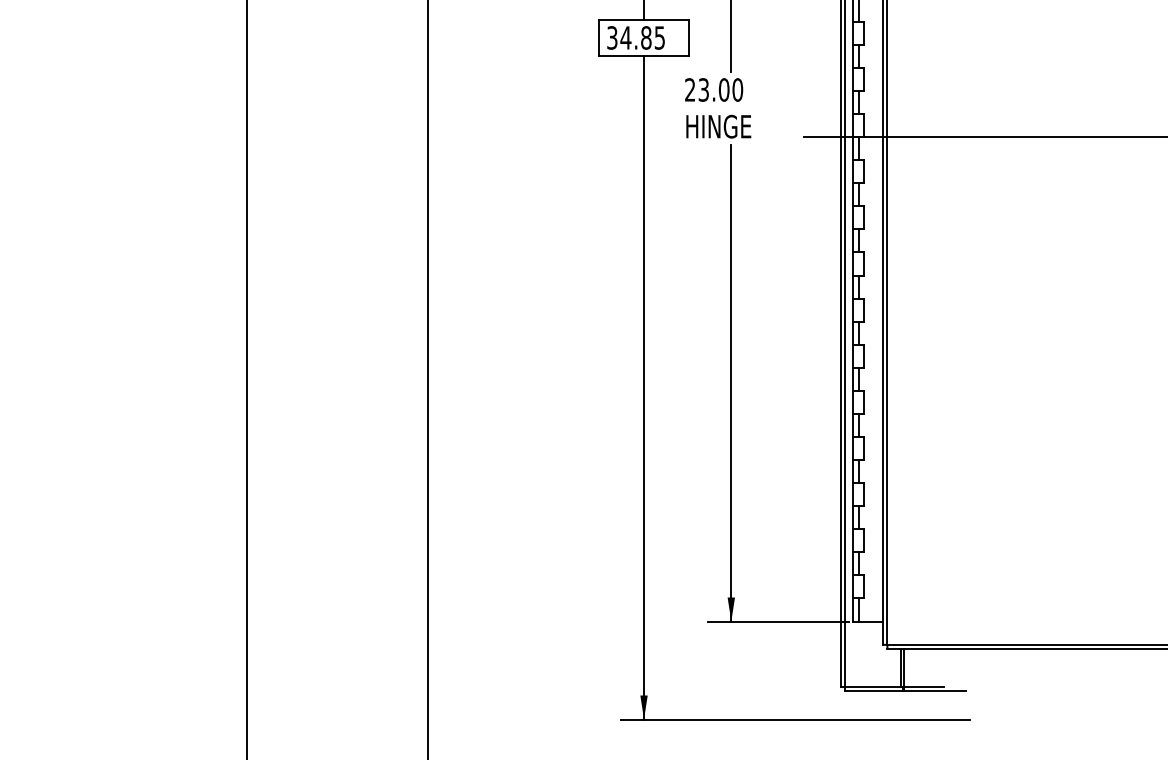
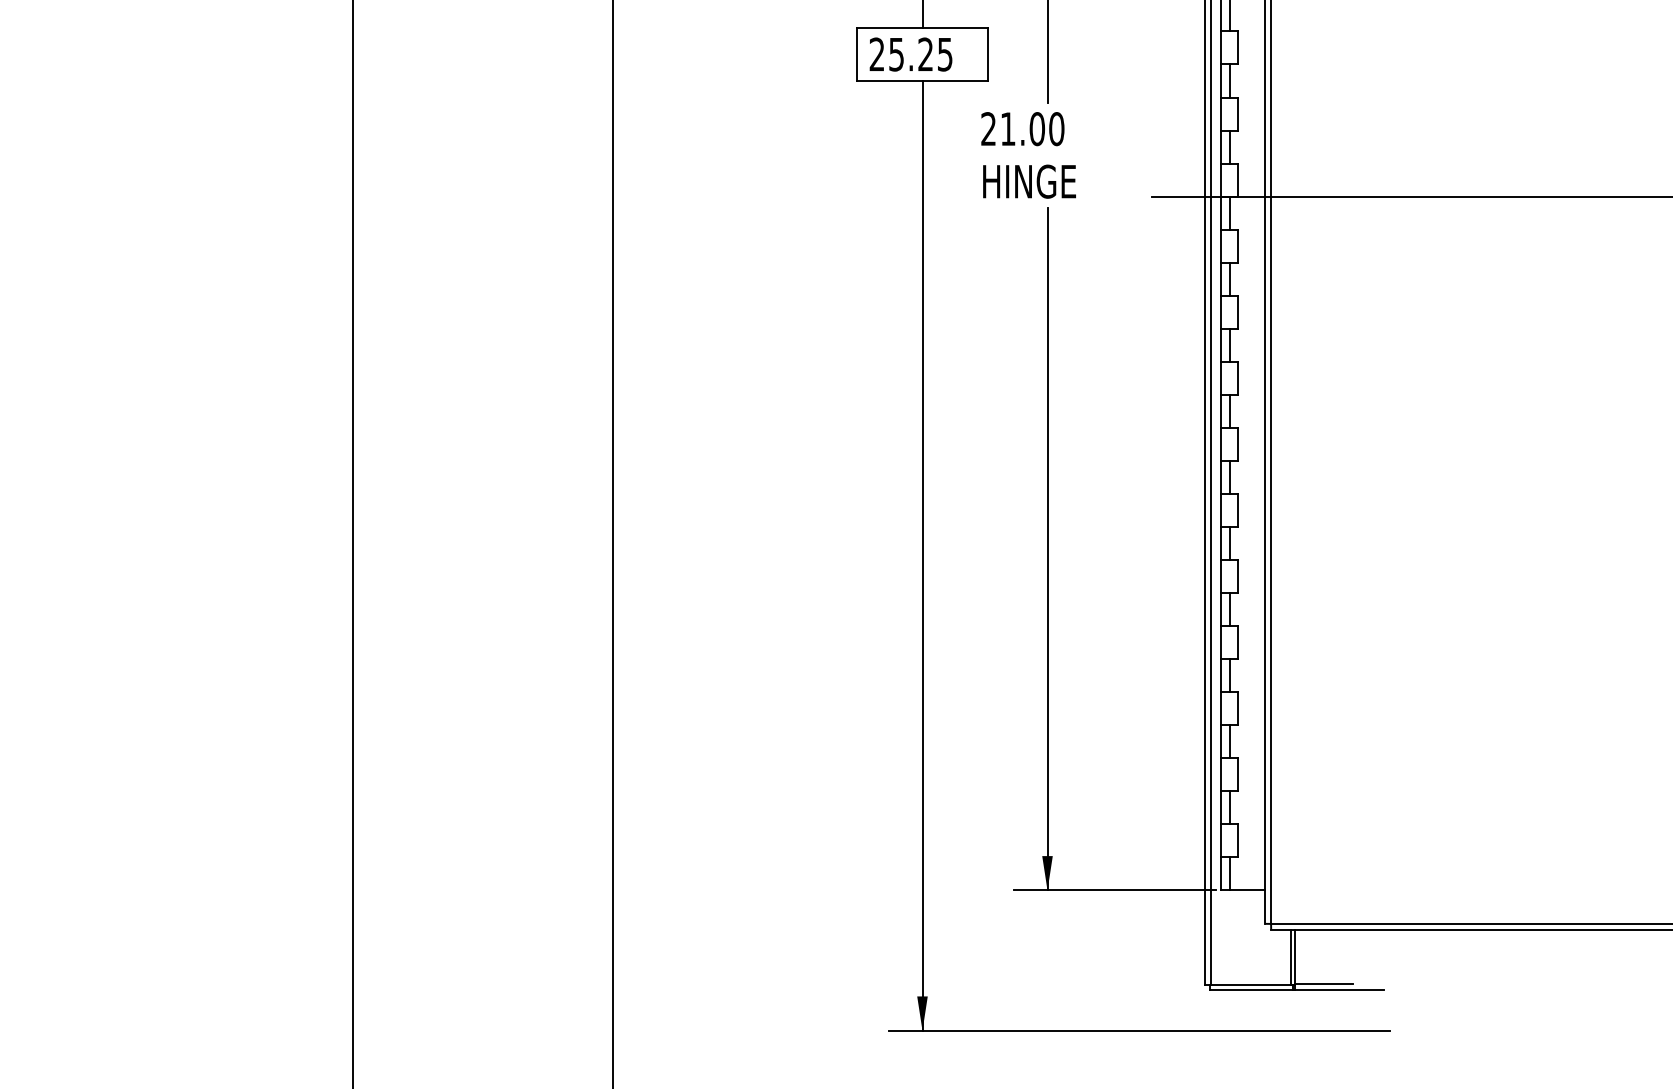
text: (629, 37) -> (901, 53), 34.85 -> 25.25
text: (703, 89) -> (1007, 128), 23.00 -> 21.00

